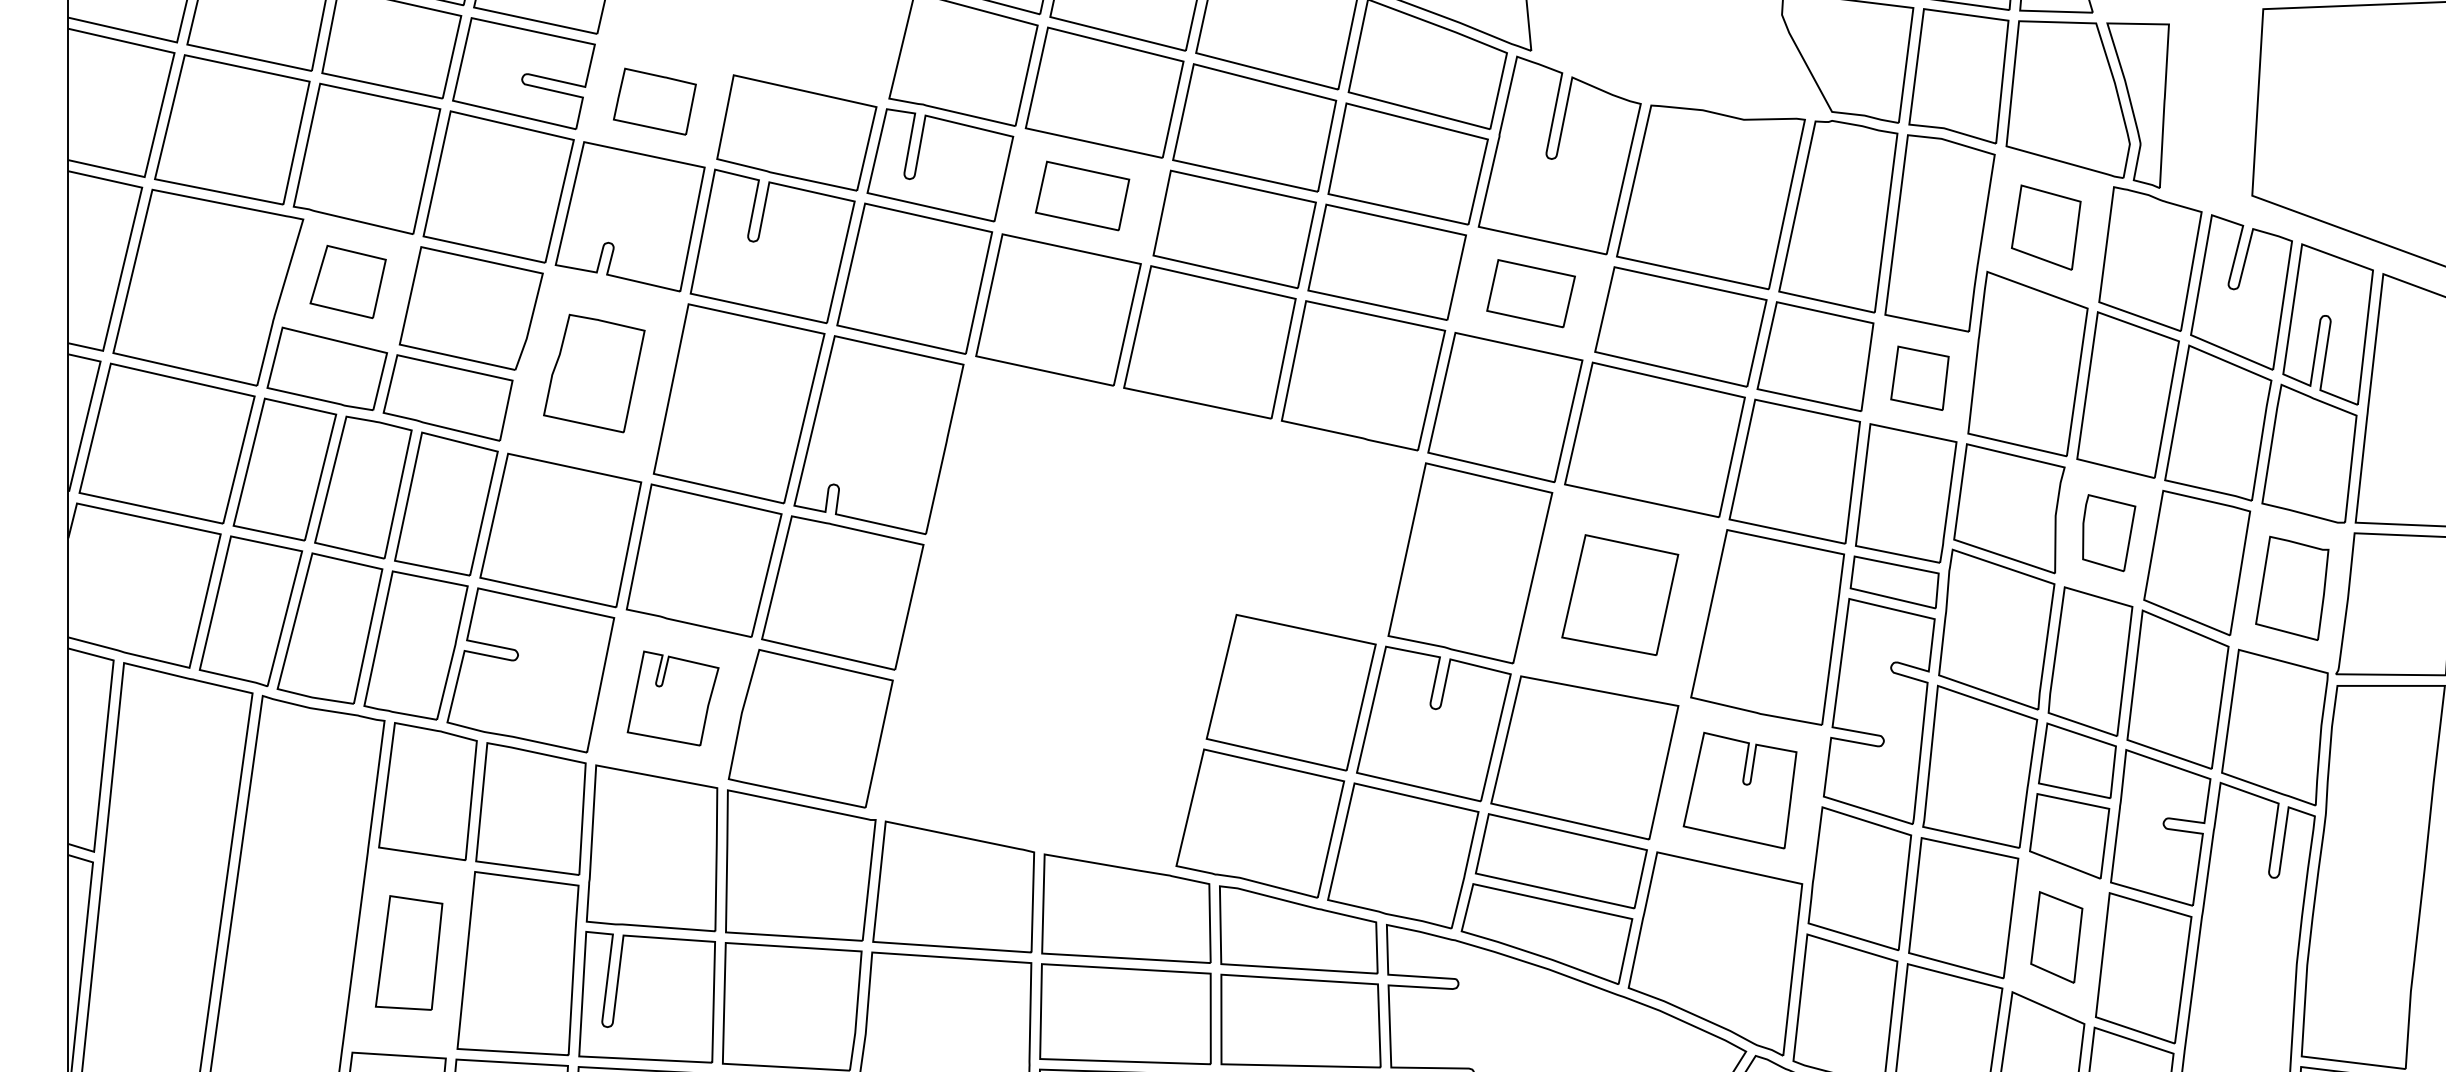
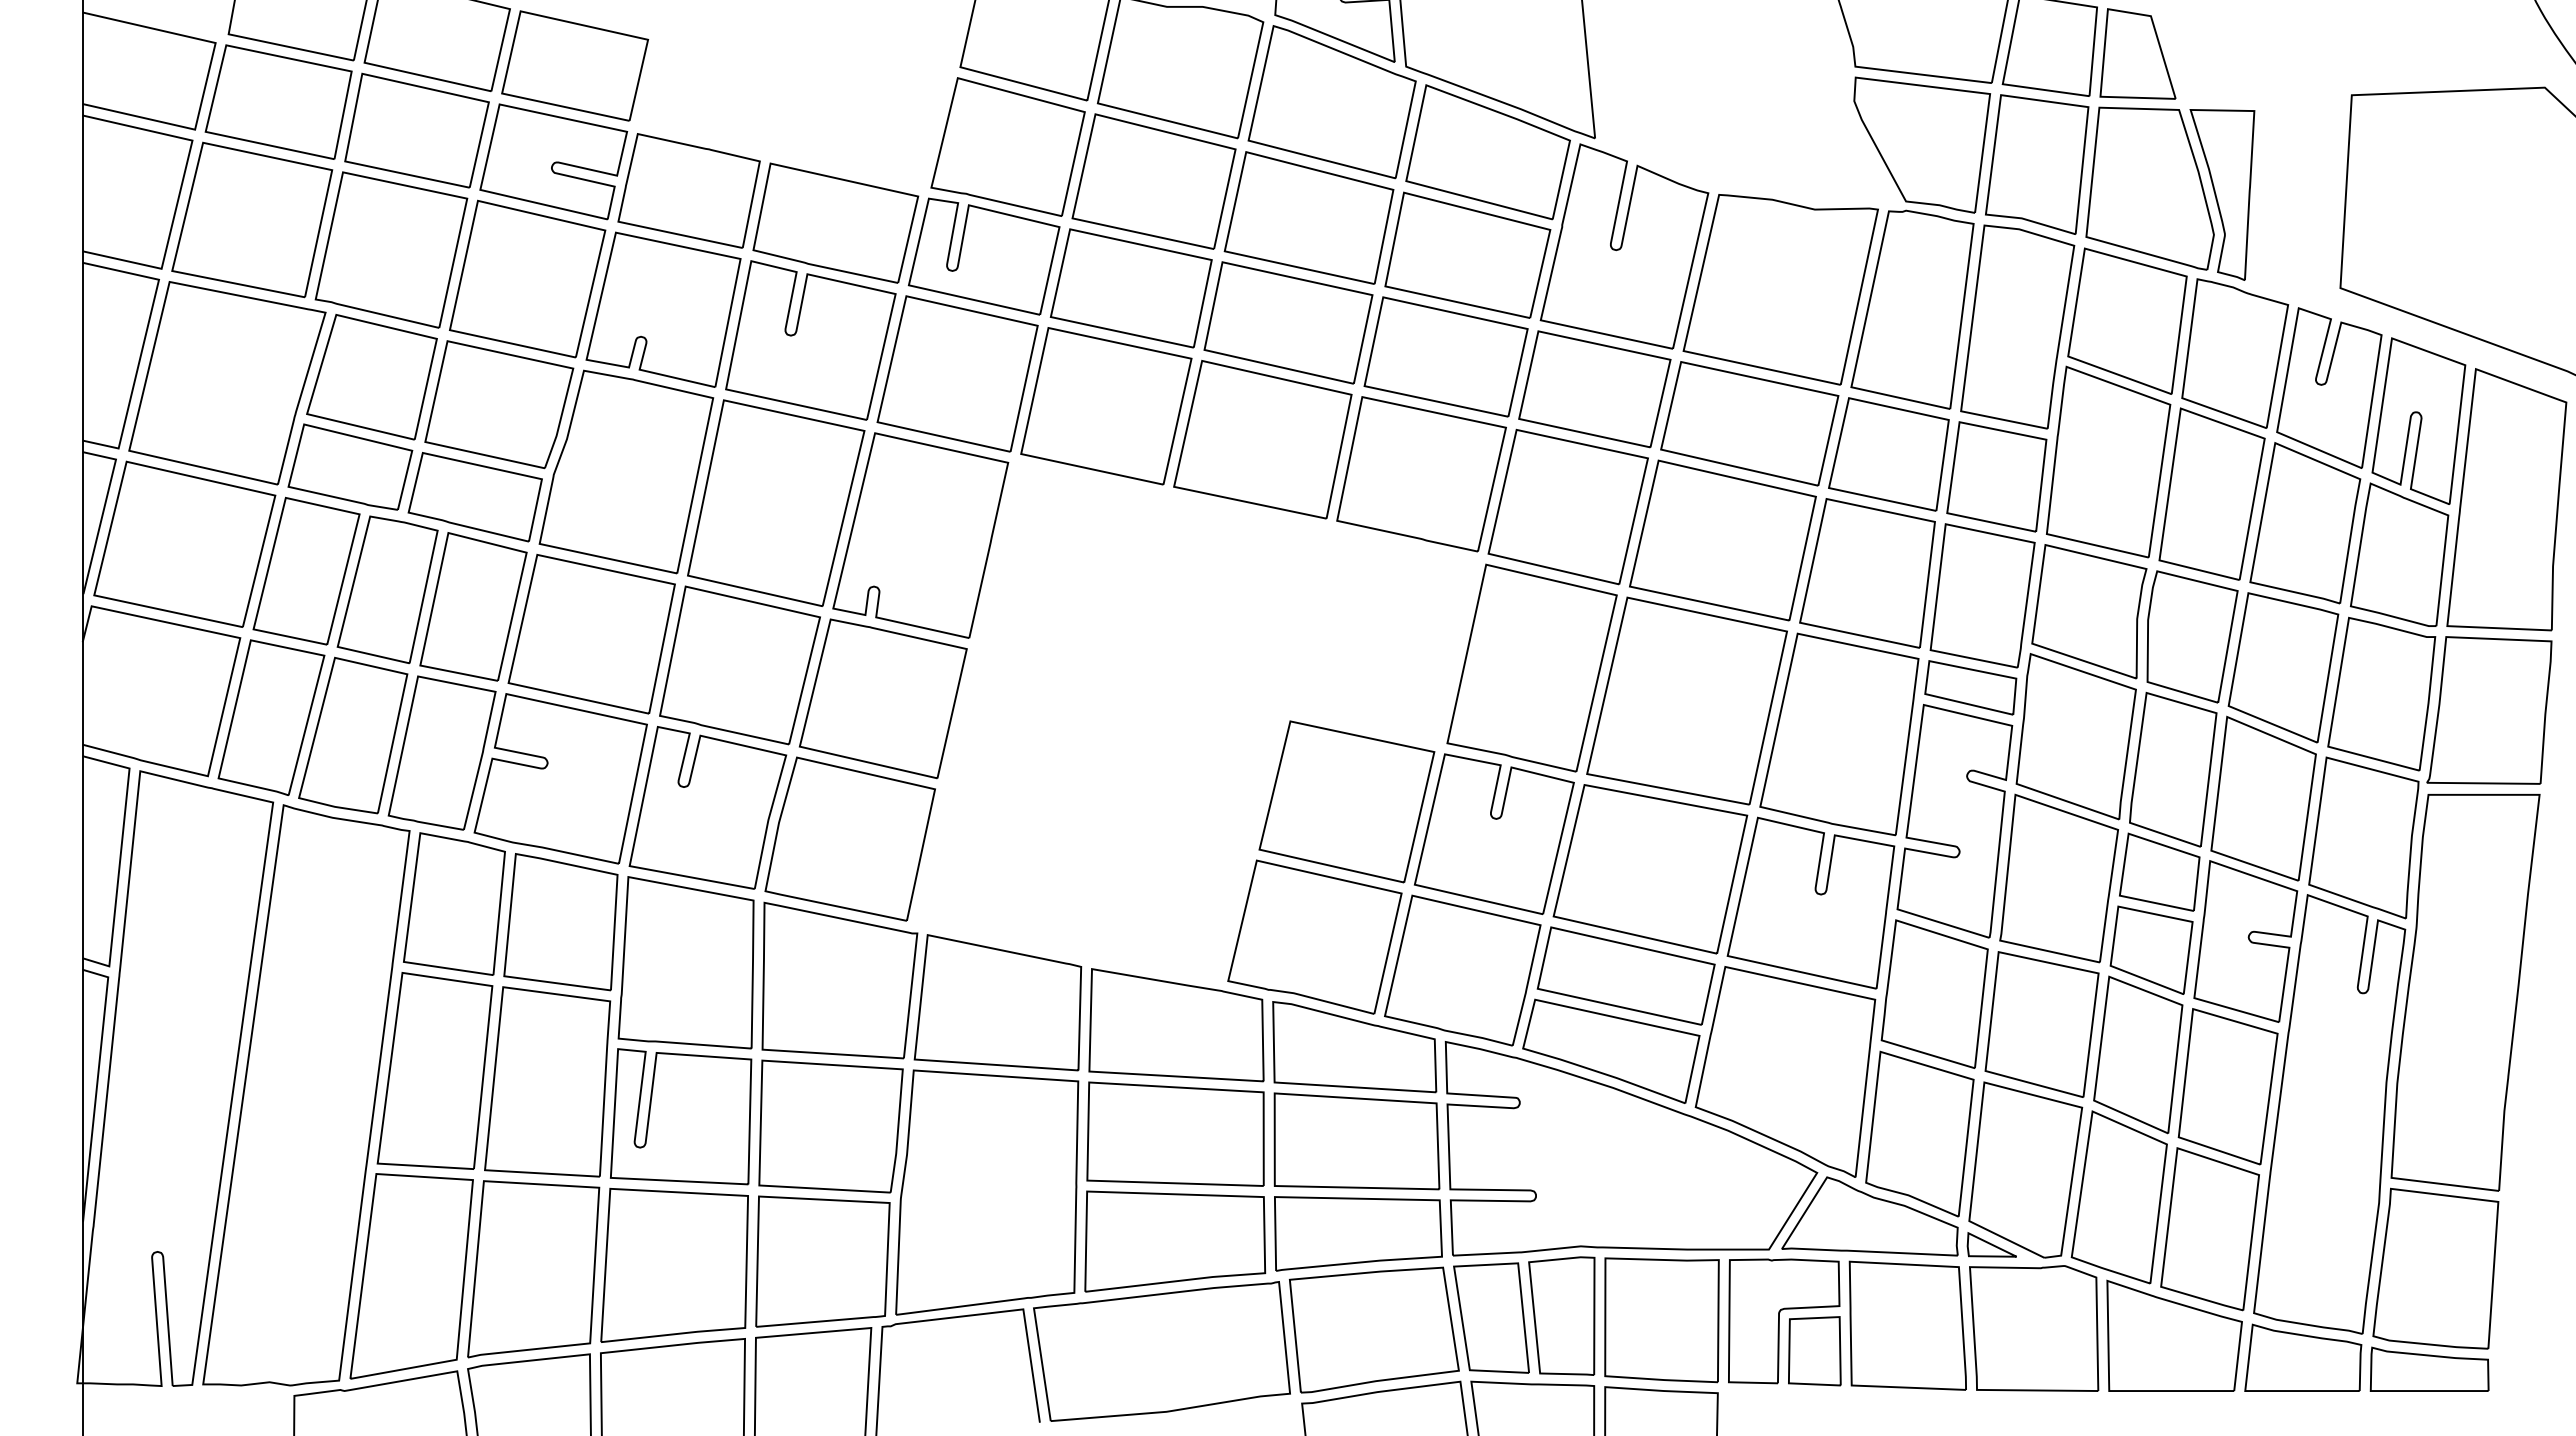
part: (654, 101) -> (688, 190), size x1.67
part: (1081, 196) -> (1130, 288), size x1.67
part: (2046, 227) -> (2127, 320), size x1.67
part: (347, 282) -> (371, 377), size x1.67
part: (1530, 293) -> (1594, 389), size x1.67
part: (594, 373) -> (626, 471), size x1.67
part: (1919, 377) -> (1996, 476), size x1.67
part: (2109, 532) -> (2192, 636), size x1.67
part: (2291, 587) -> (2381, 693), size x1.43
part: (1619, 594) -> (1686, 700), size x1.67
part: (672, 698) -> (707, 807), size x1.67
part: (1739, 790) -> (1810, 902), size x1.43
part: (2056, 937) -> (2138, 1054), size x1.67
part: (408, 952) -> (434, 1070), size x1.67

